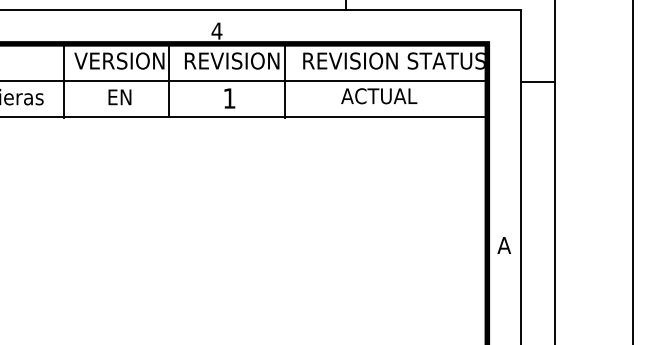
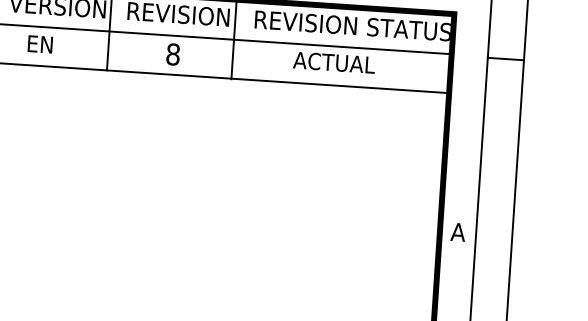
text: (119, 97) -> (39, 44), moved
text: (229, 98) -> (173, 54), 1 -> 8

